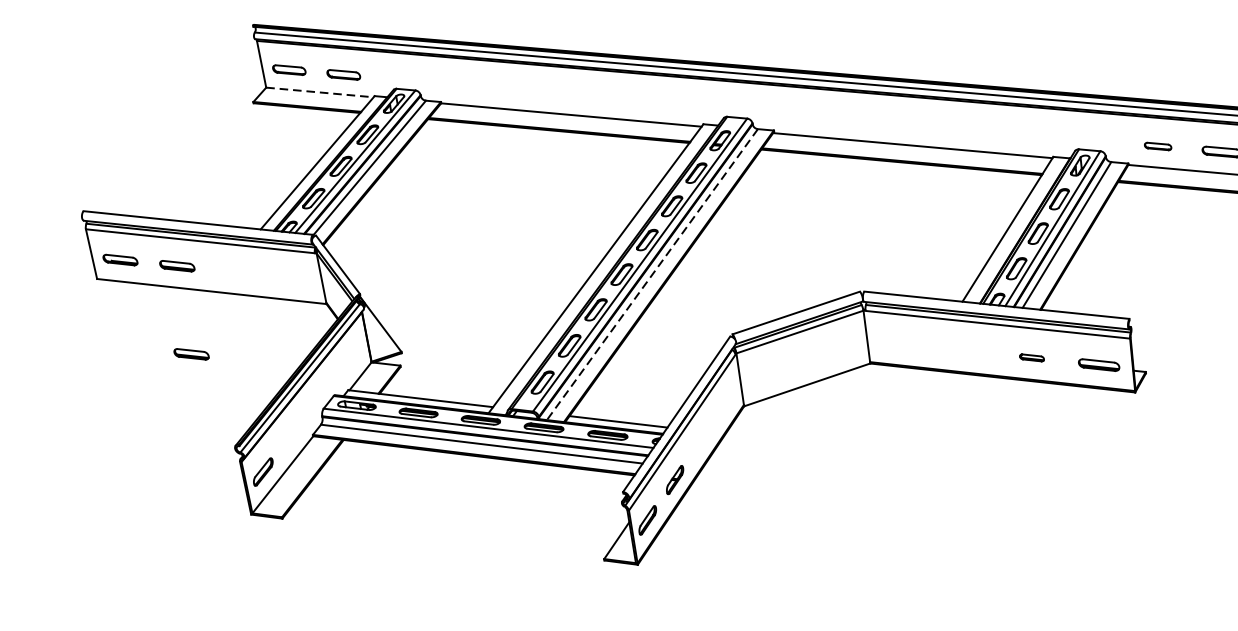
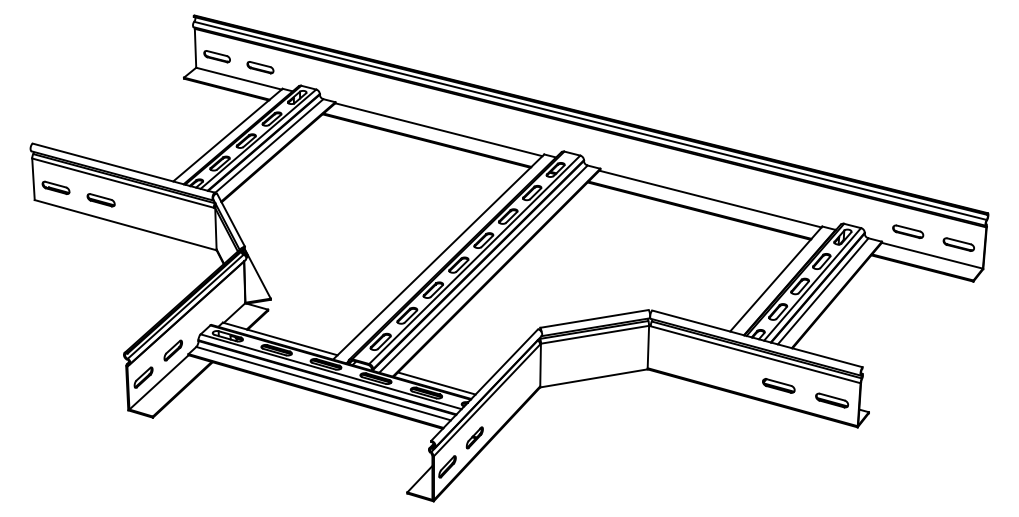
line: (320, 92) -> (239, 78), dashed -> solid
part: (1158, 146) -> (908, 231), size x1.43
line: (652, 275) -> (483, 269), dashed -> solid
part: (190, 354) -> (100, 273), removed
part: (1031, 357) -> (778, 385), size x1.67
part: (292, 433) -> (172, 350), added

